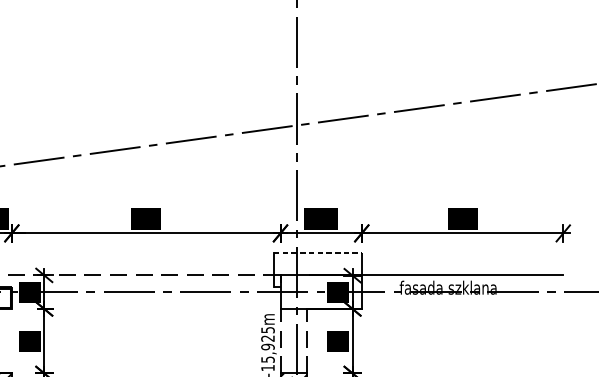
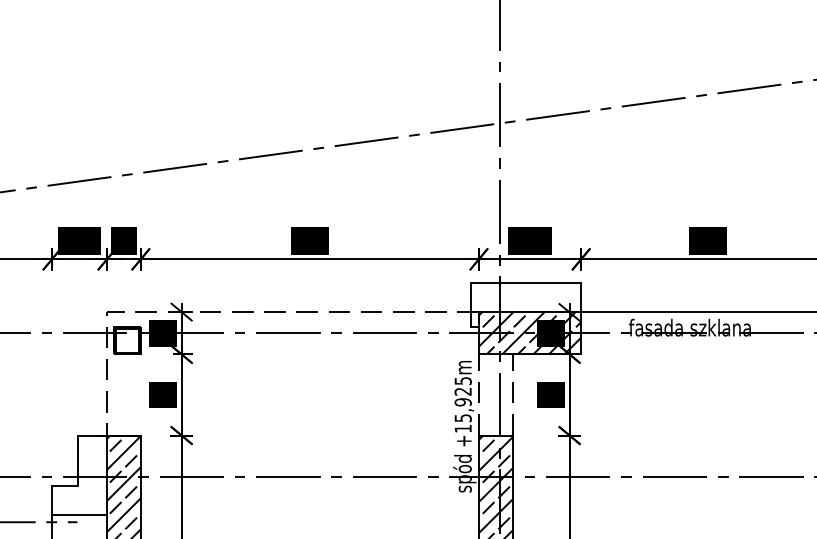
line: (318, 252) -> (526, 283), dashed -> solid
hatch: (320, 292) -> (529, 333), added

